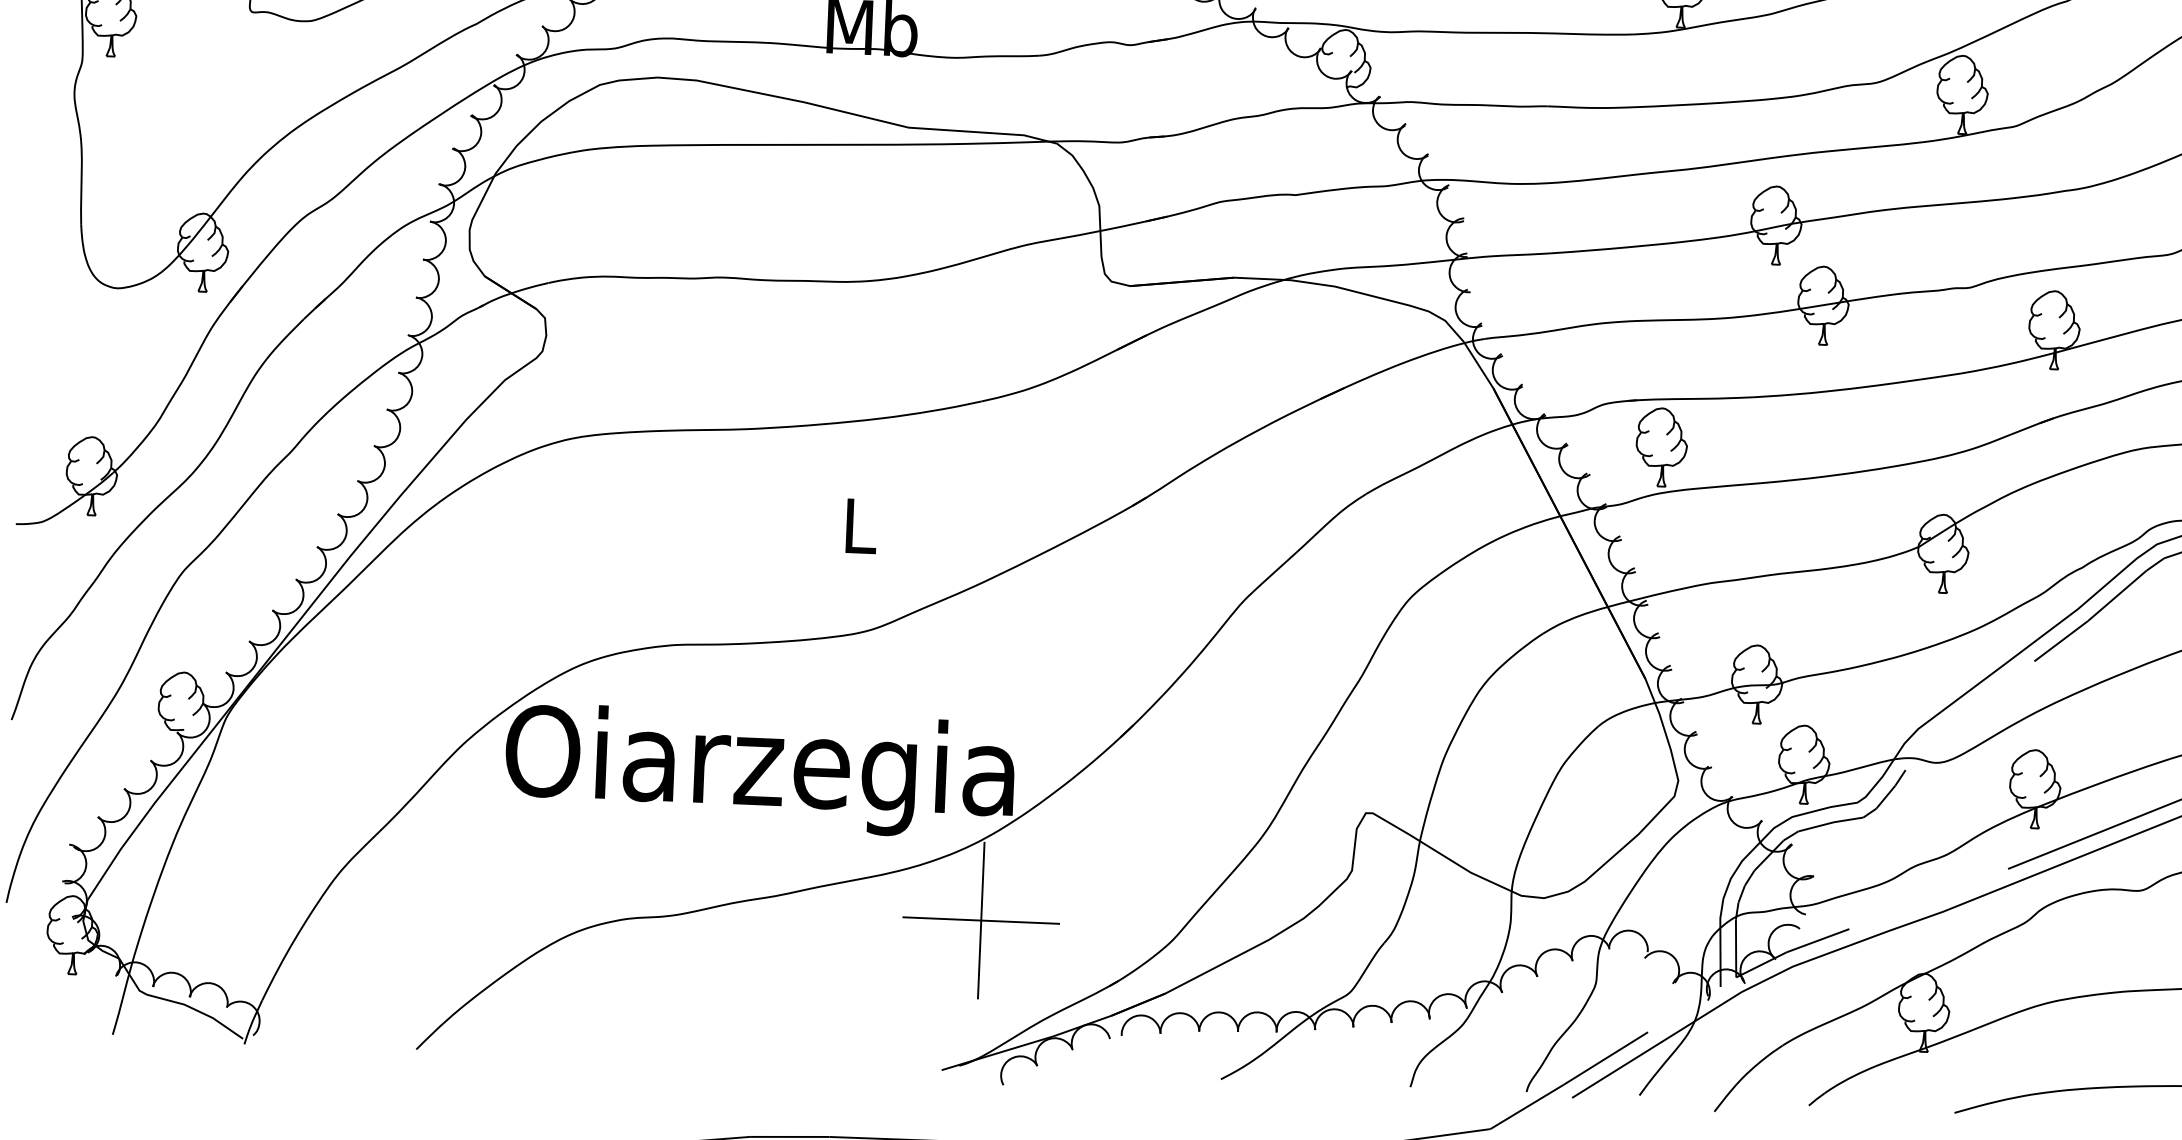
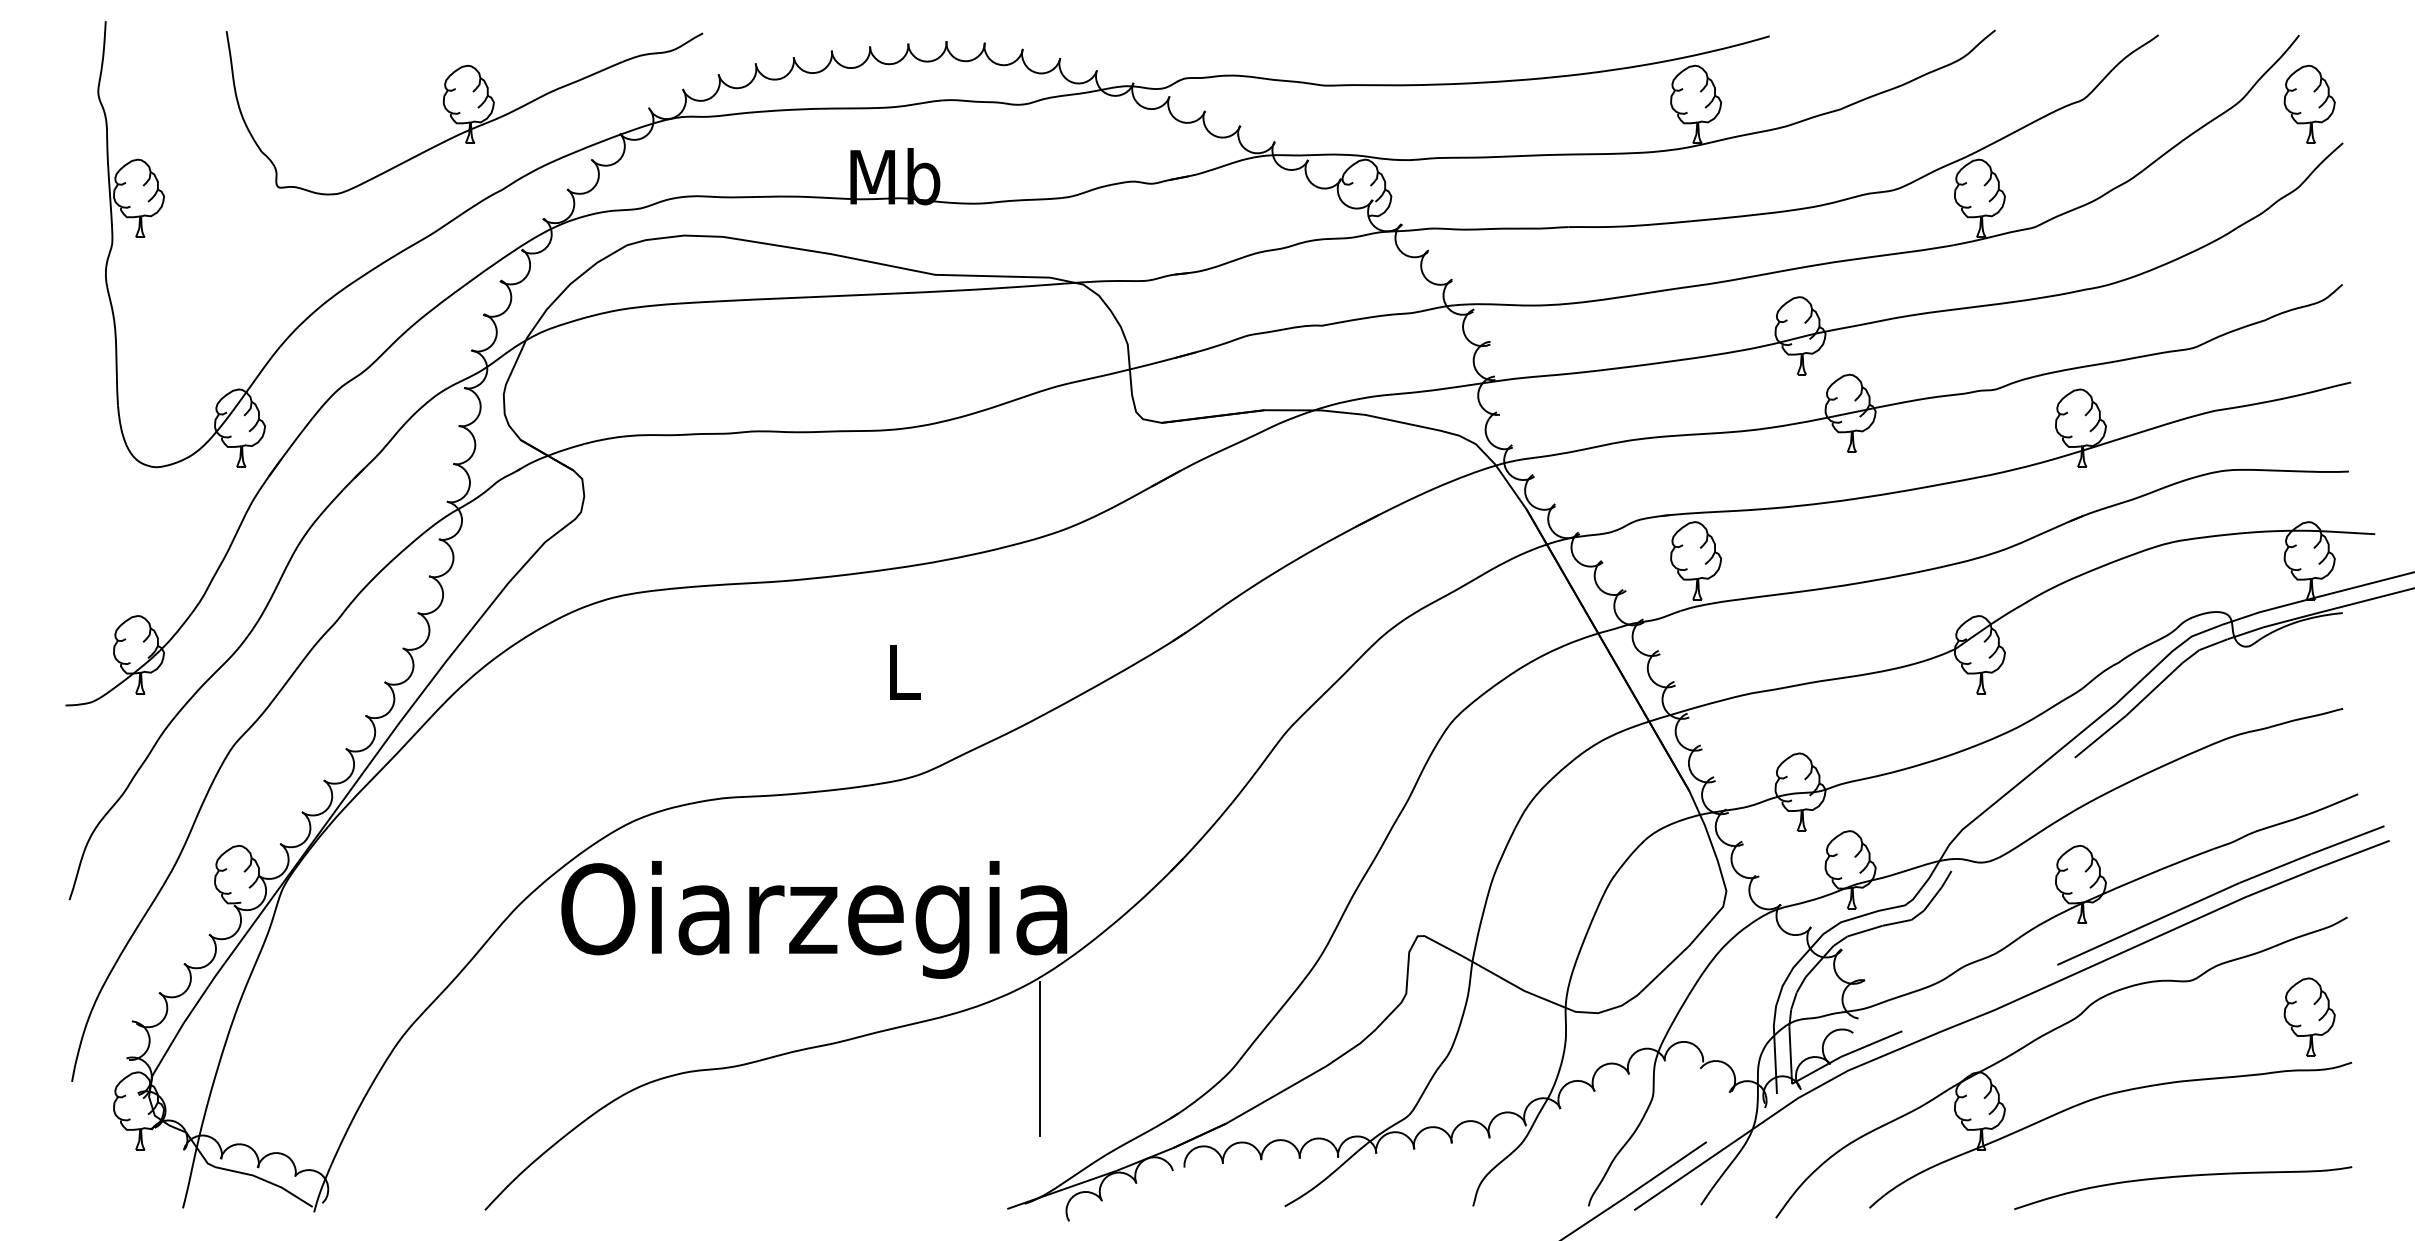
line: (980, 920) -> (1039, 1058), removed

